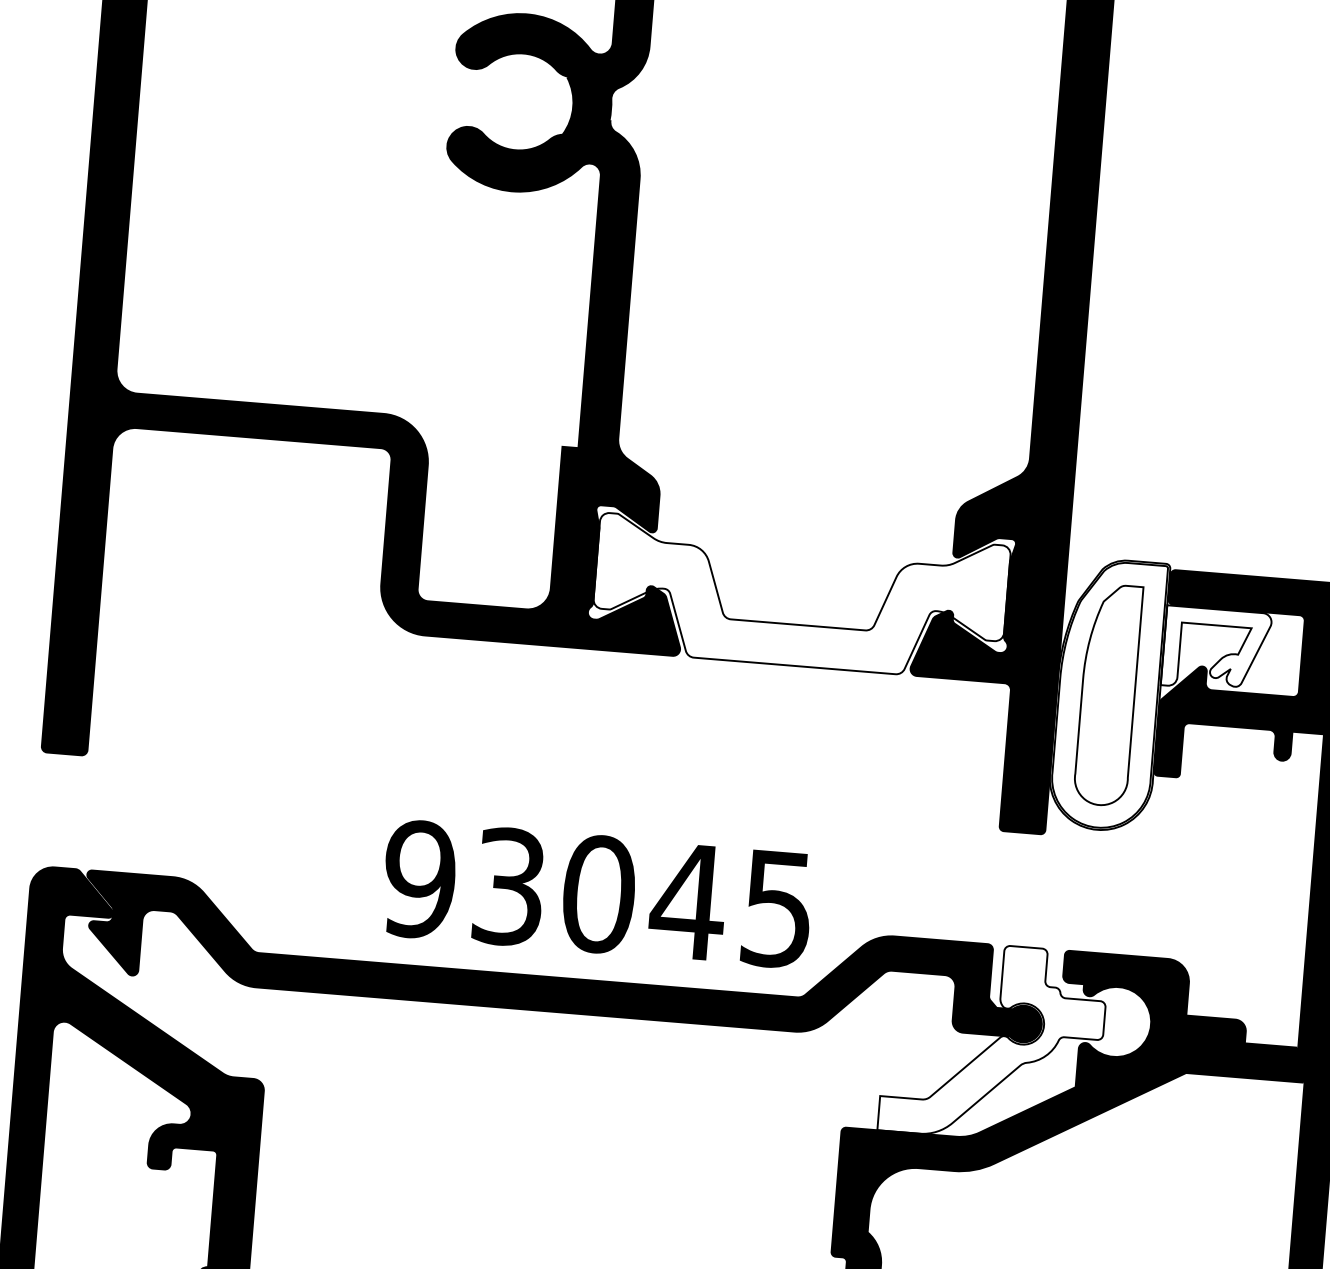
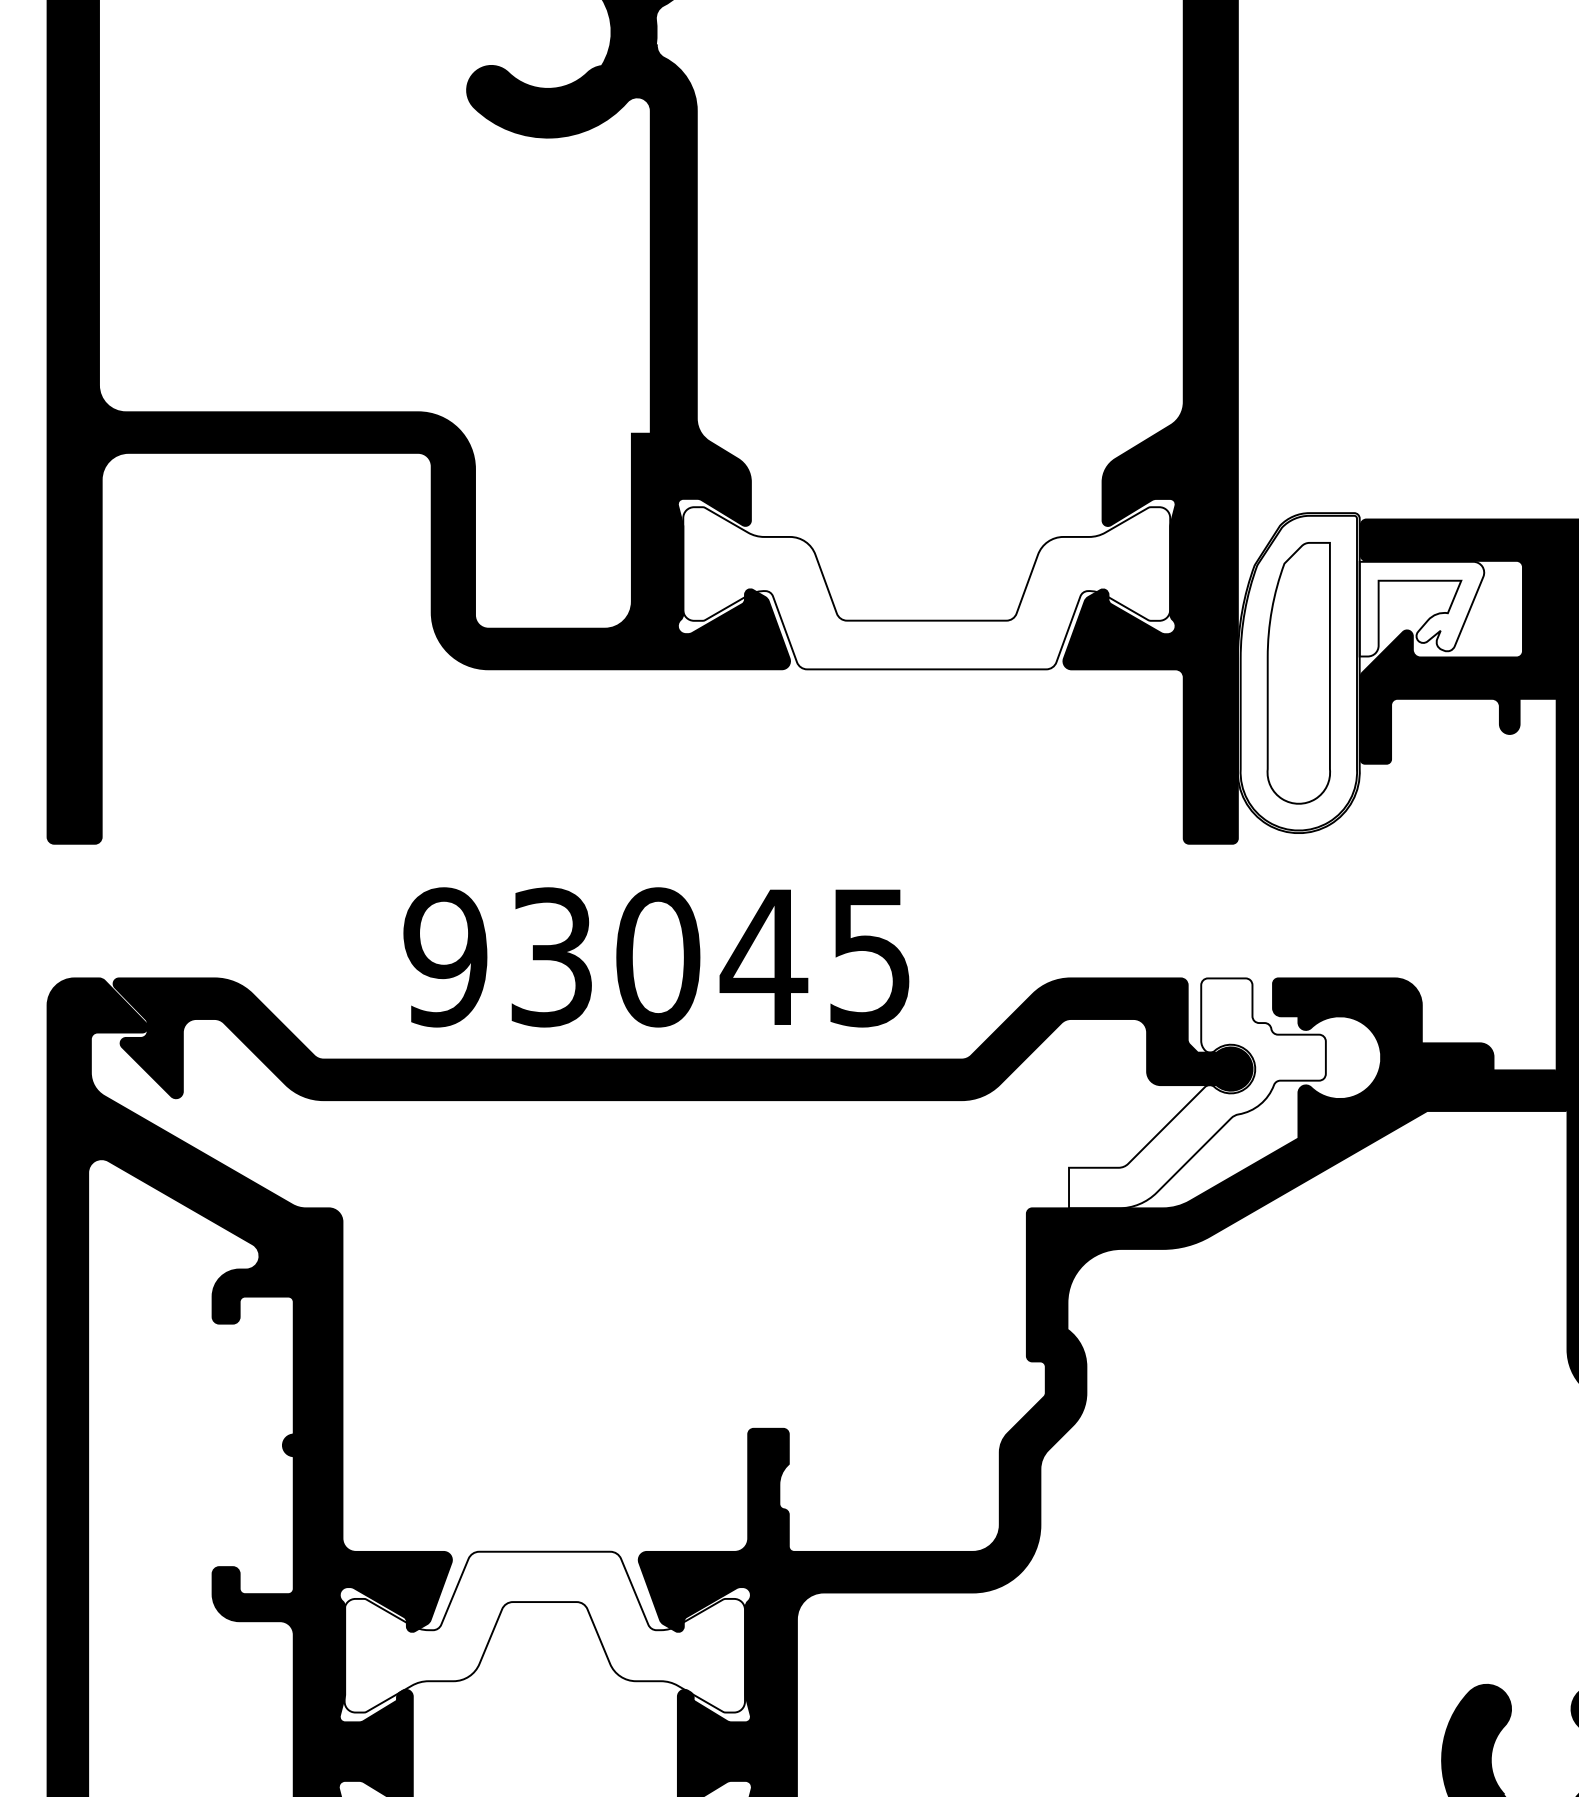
text: (597, 894) -> (656, 957), moved

